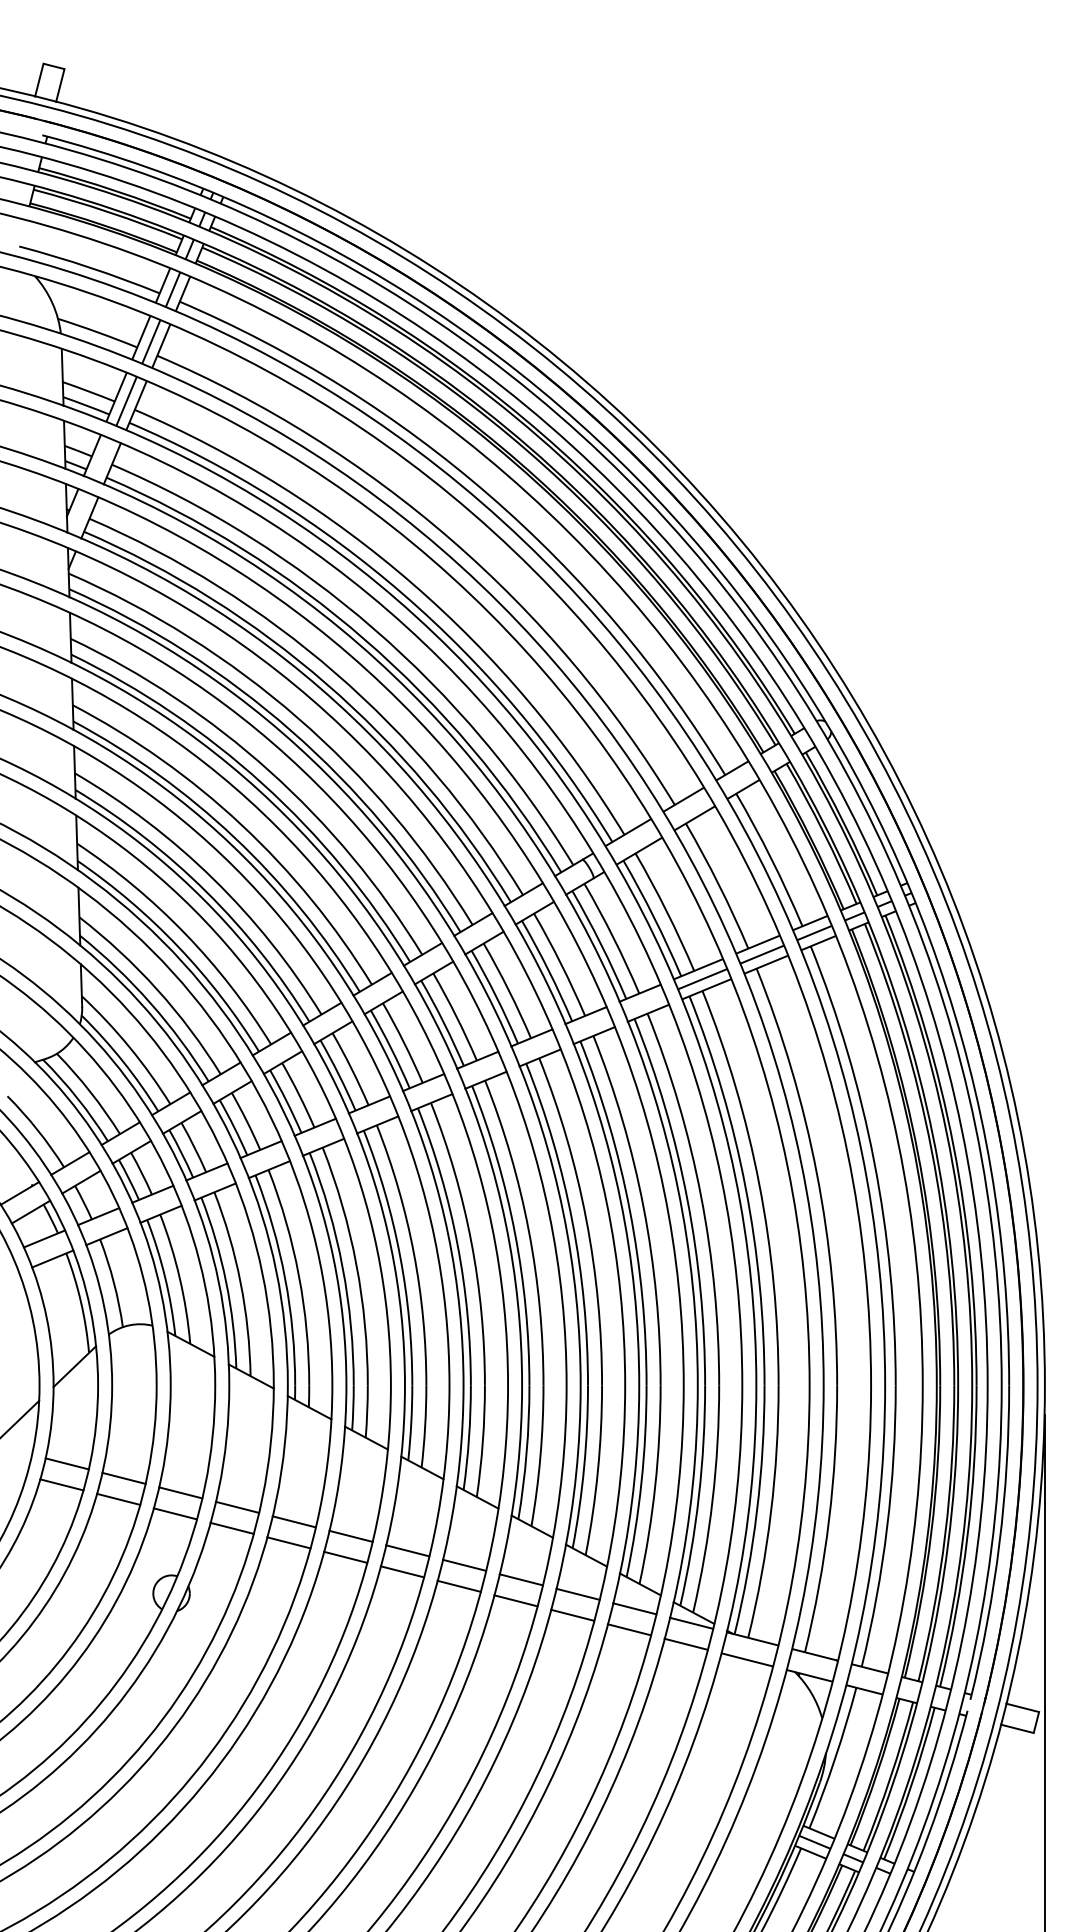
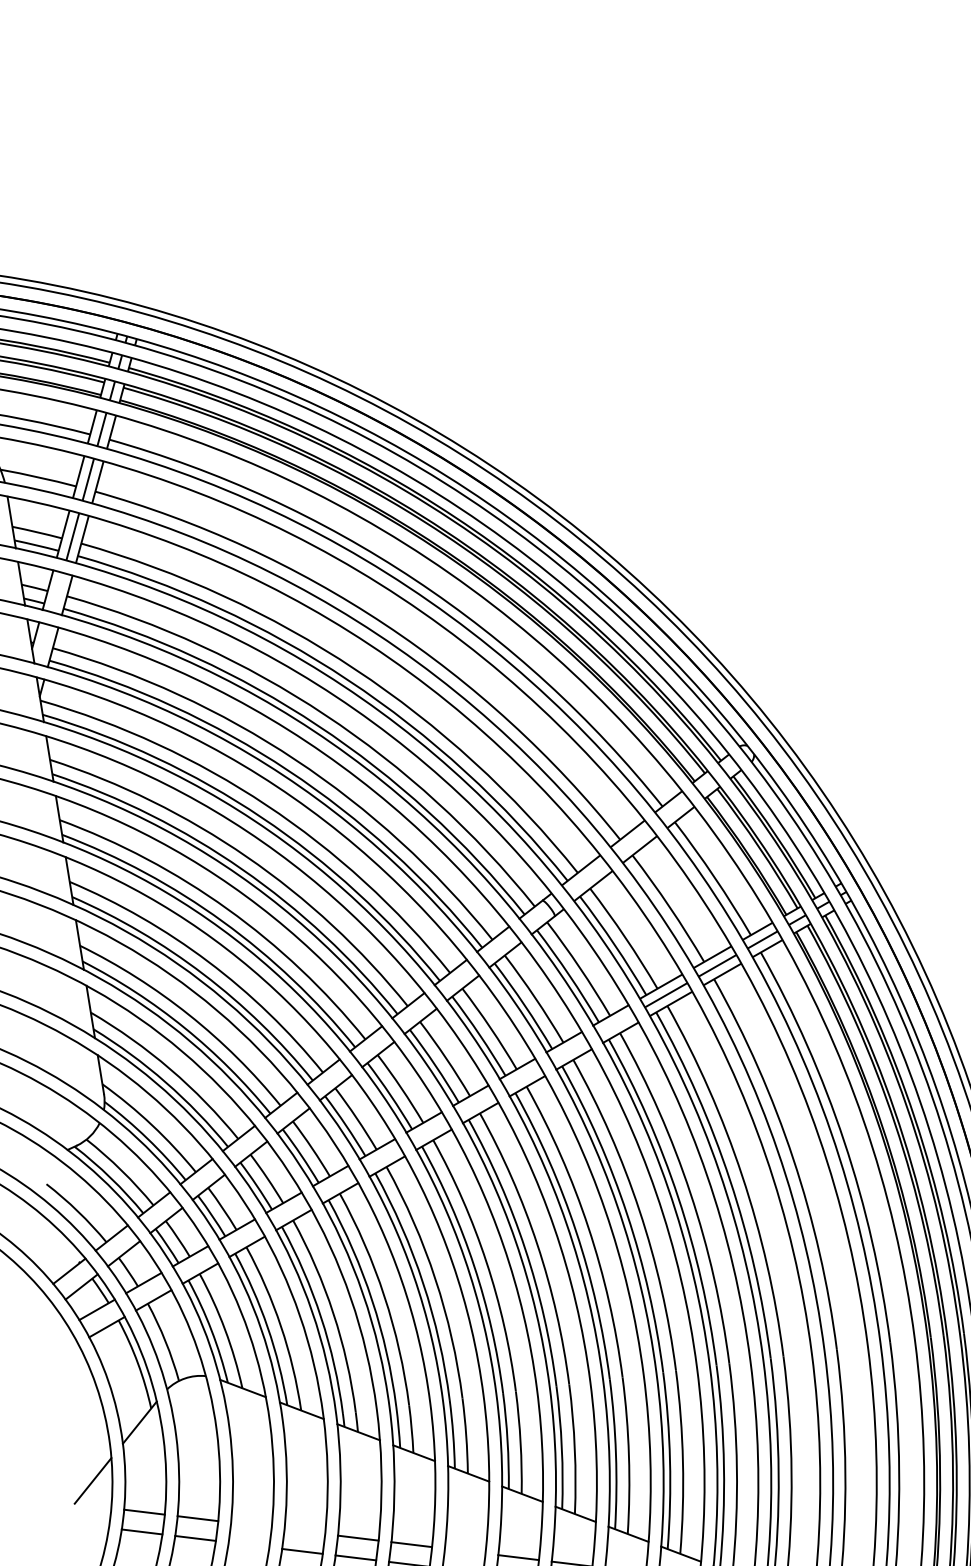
line: (180, 1492) -> (251, 1524), removed
line: (237, 1506) -> (304, 1530), removed
line: (174, 1513) -> (248, 1544), removed
line: (407, 1550) -> (464, 1550), removed

